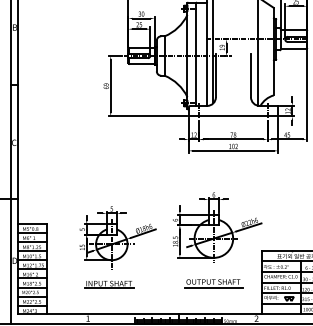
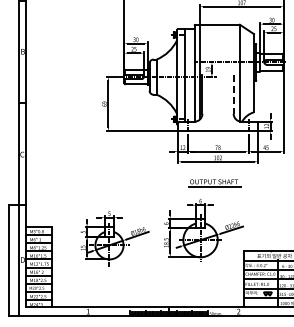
line: (250, 76) -> (233, 95), solid -> dashed
part: (108, 283) -> (106, 280), removed
part: (213, 283) -> (214, 183), moved

